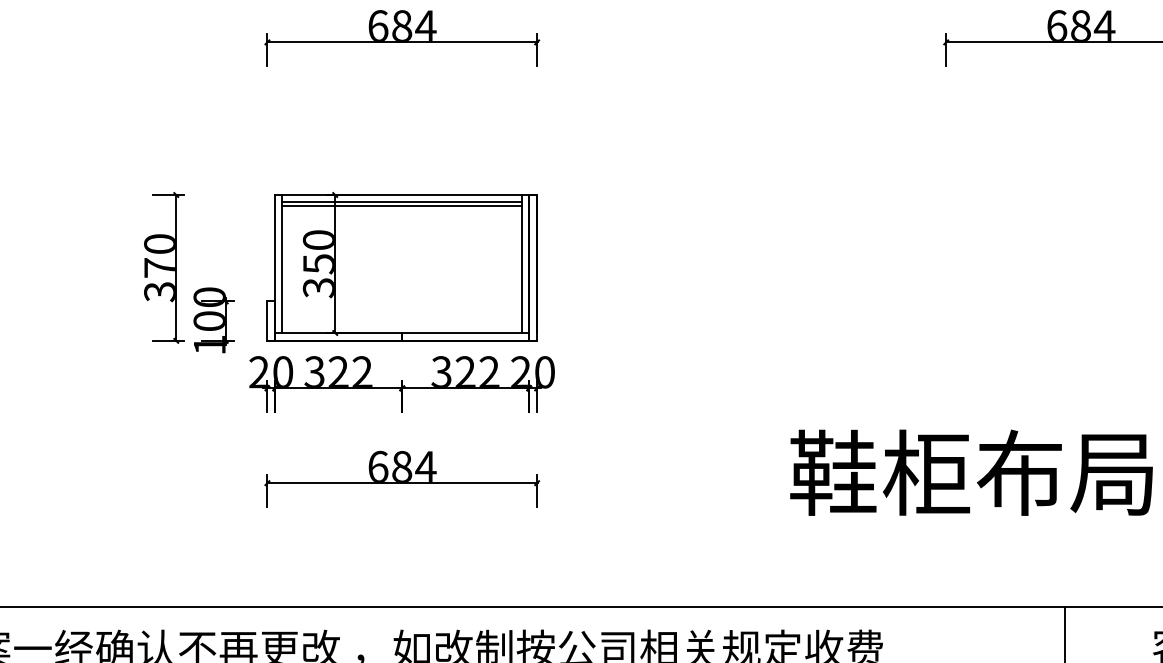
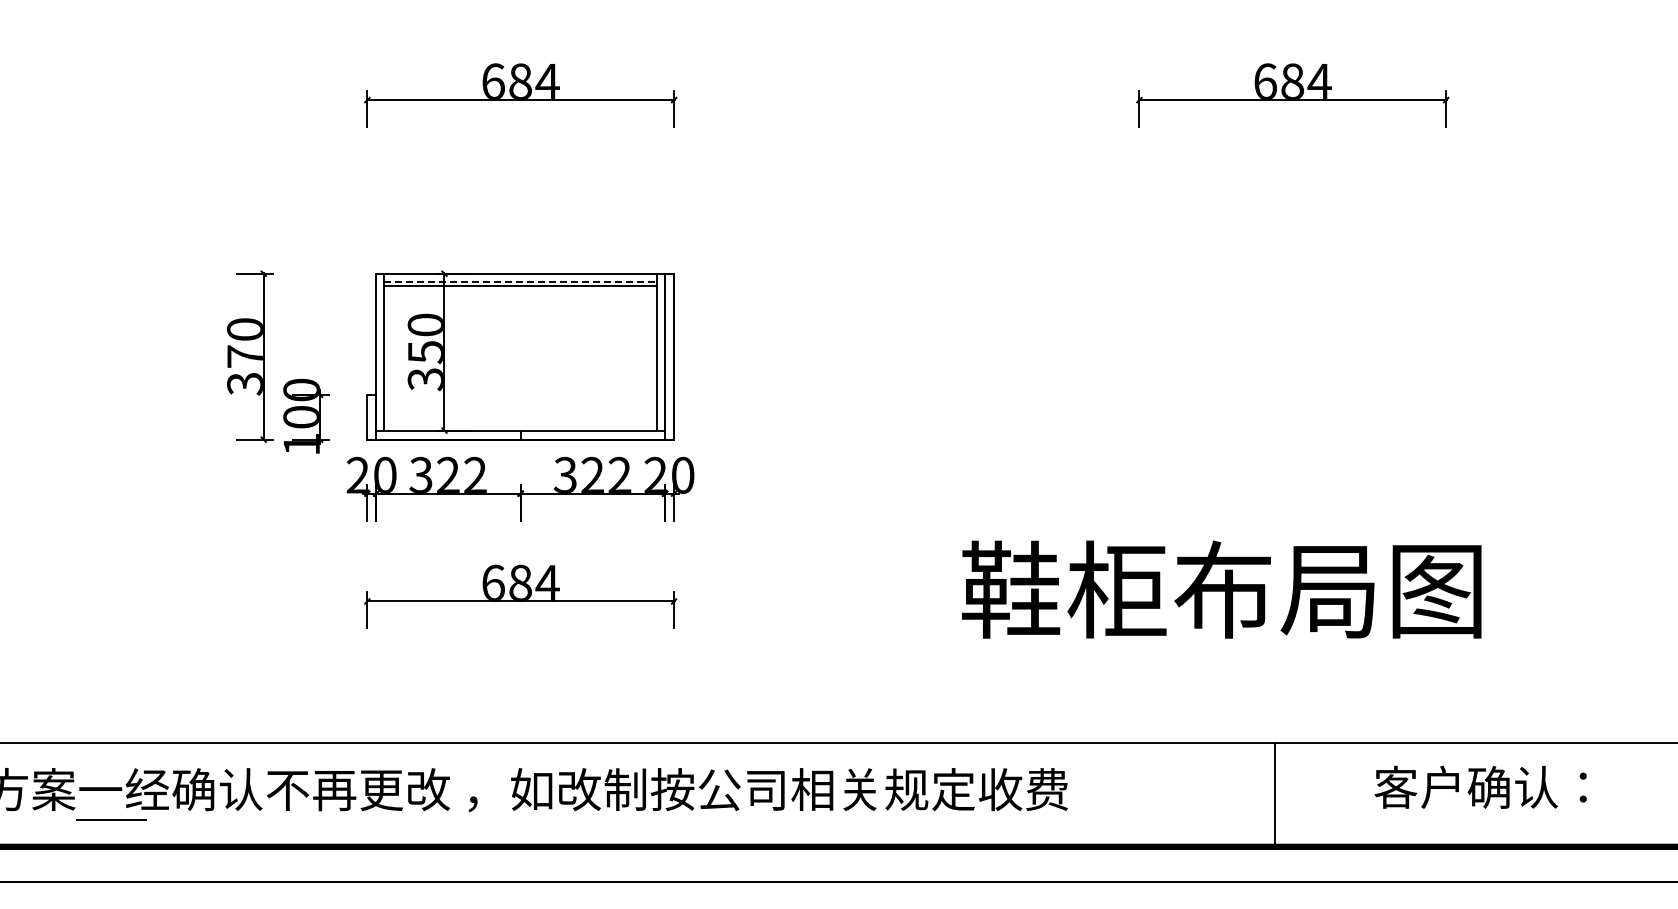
line: (402, 201) -> (521, 281), solid -> dashed

